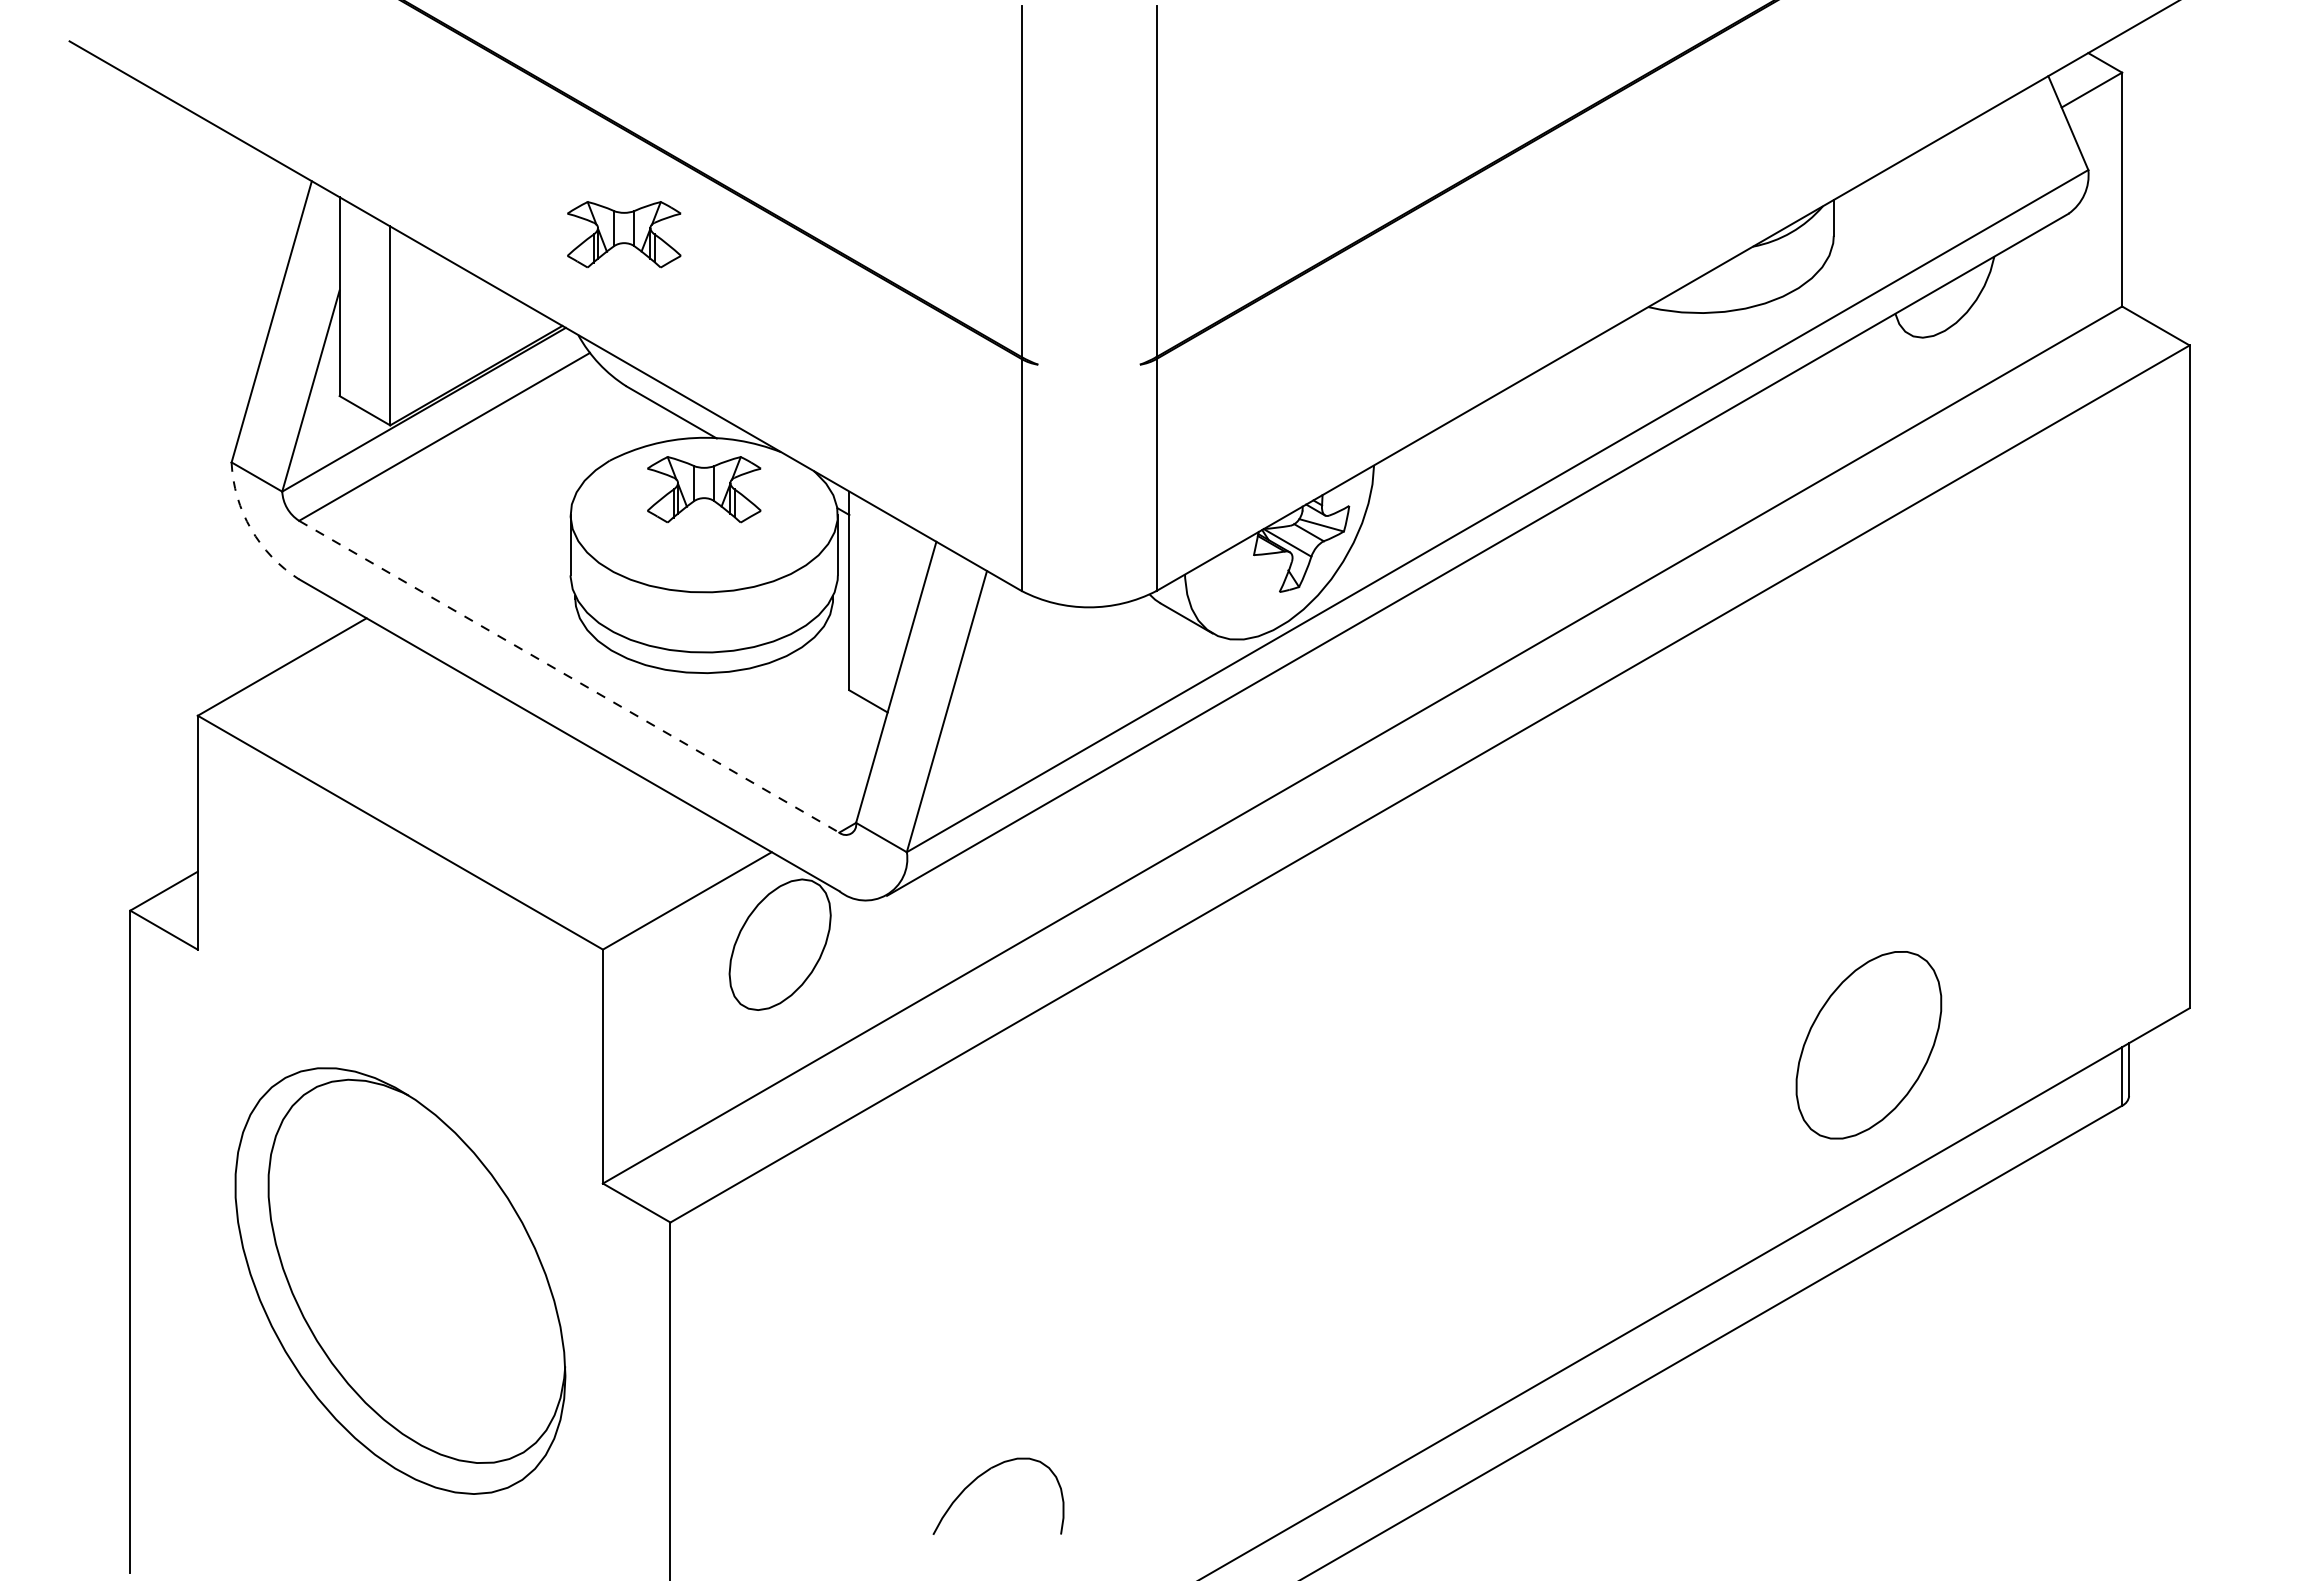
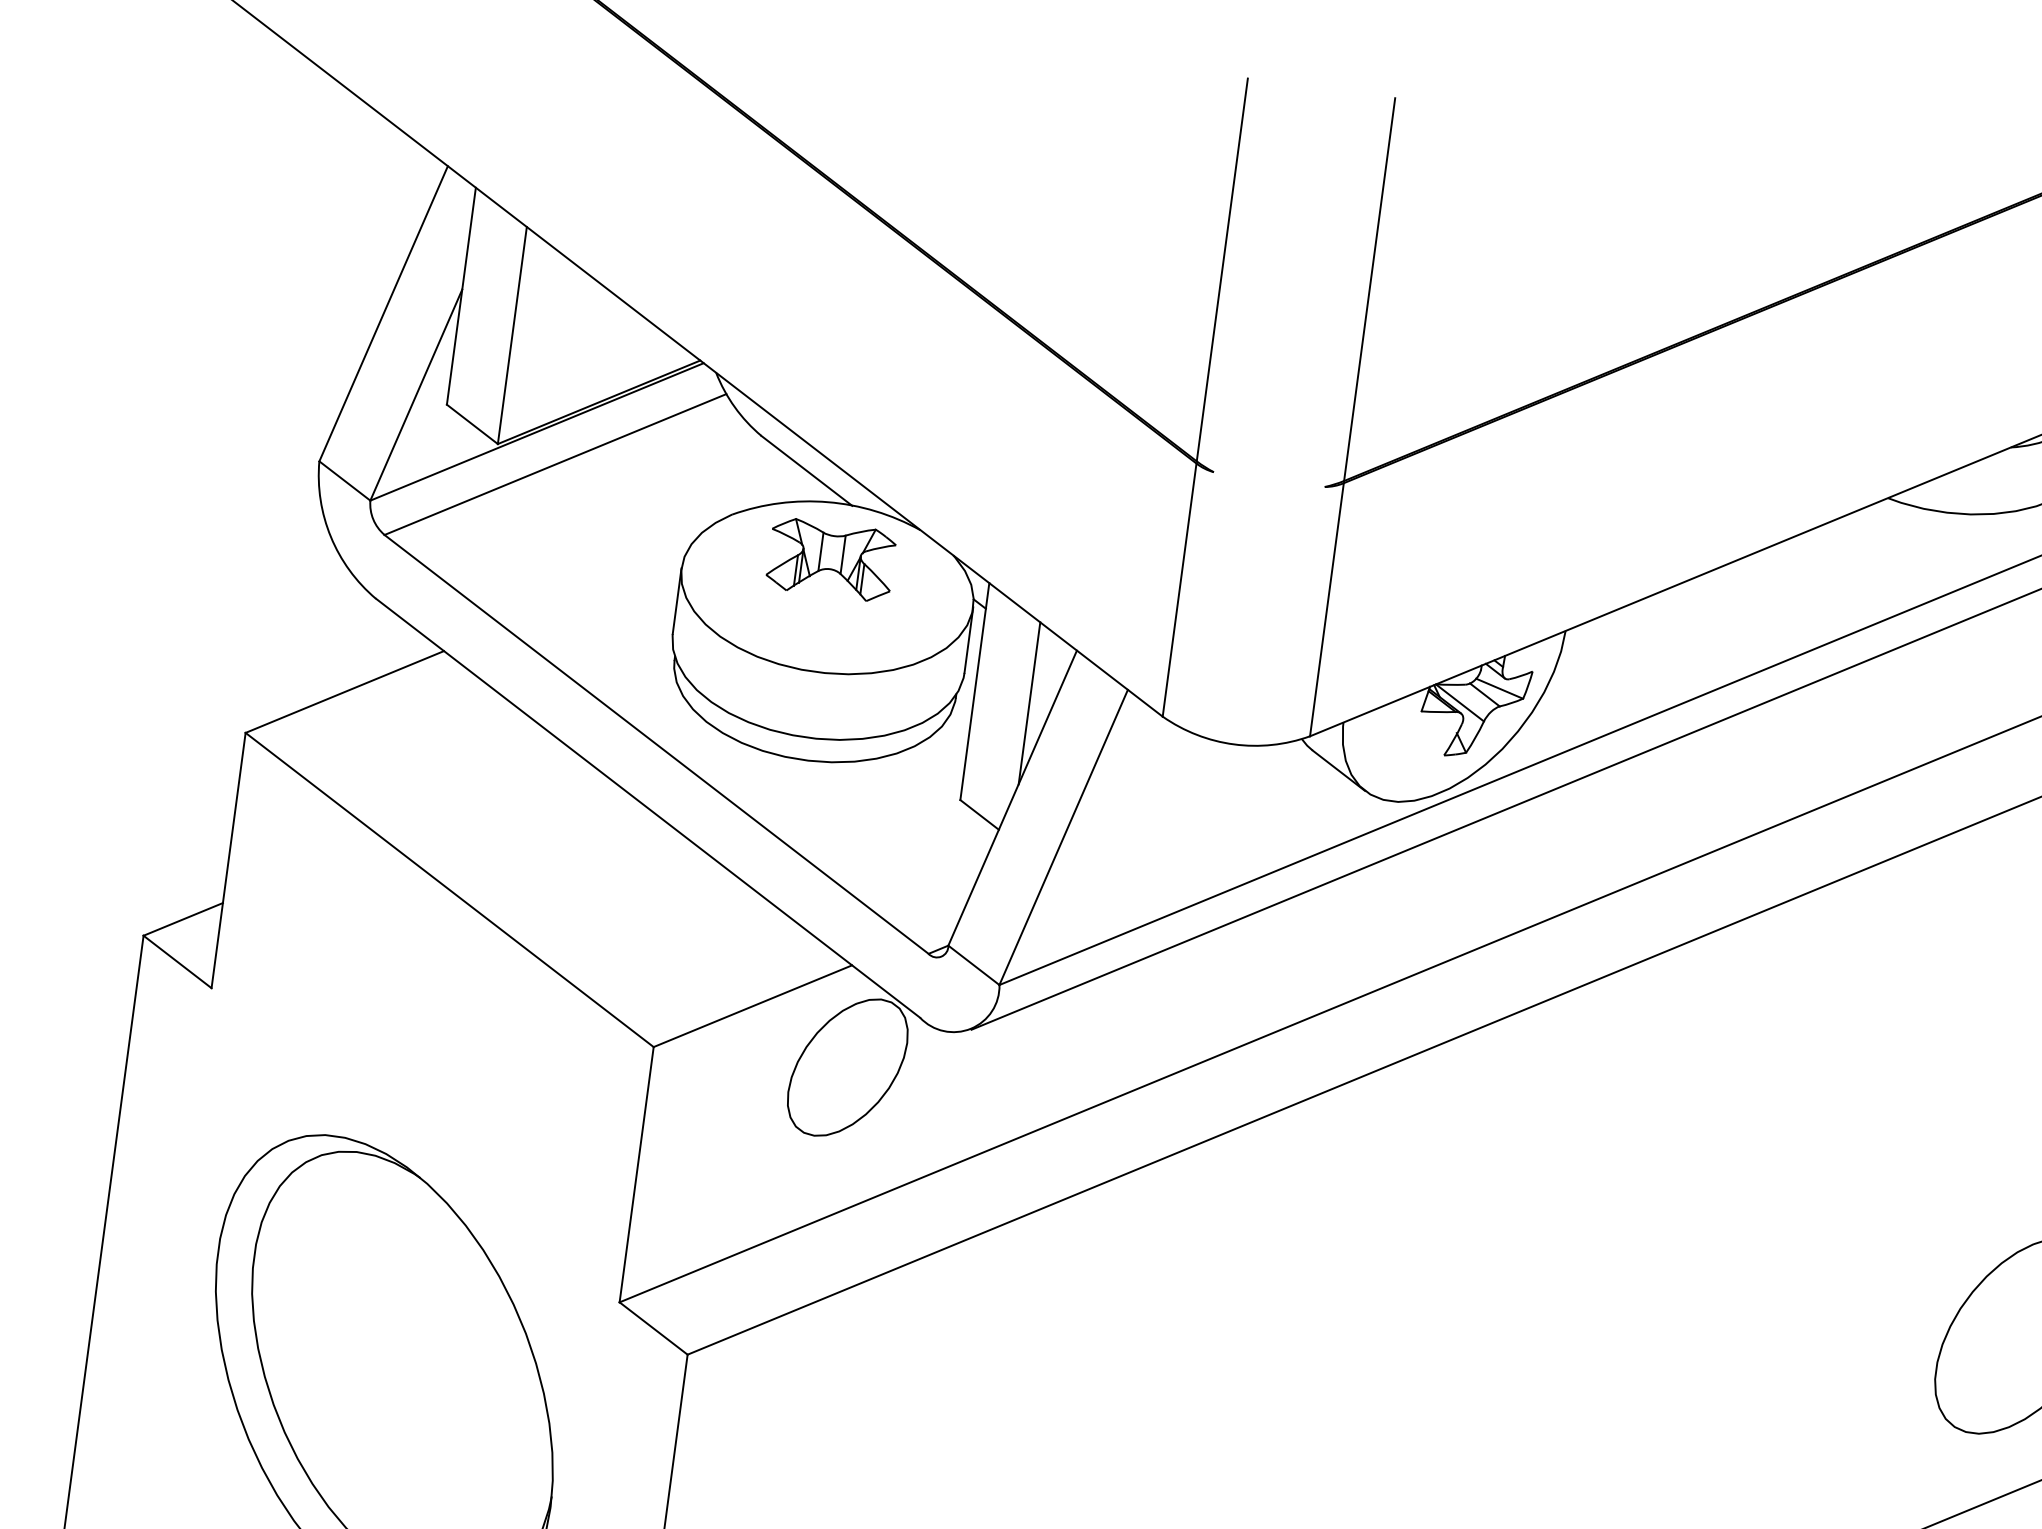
part: (624, 234) -> (781, 269), removed
arc: (251, 529) -> (331, 537), dashed -> solid
line: (900, 594) -> (1030, 702), added
line: (569, 676) -> (656, 744), dashed -> solid

